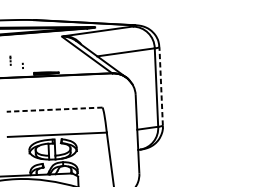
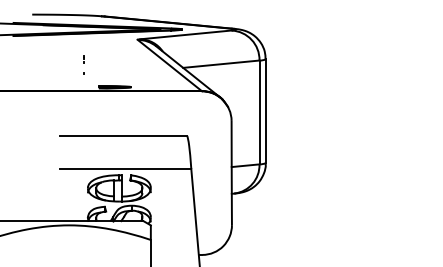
part: (9, 59) -> (83, 59), moved
line: (160, 86) -> (265, 111), dashed -> solid
line: (54, 109) -> (123, 135), dashed -> solid

